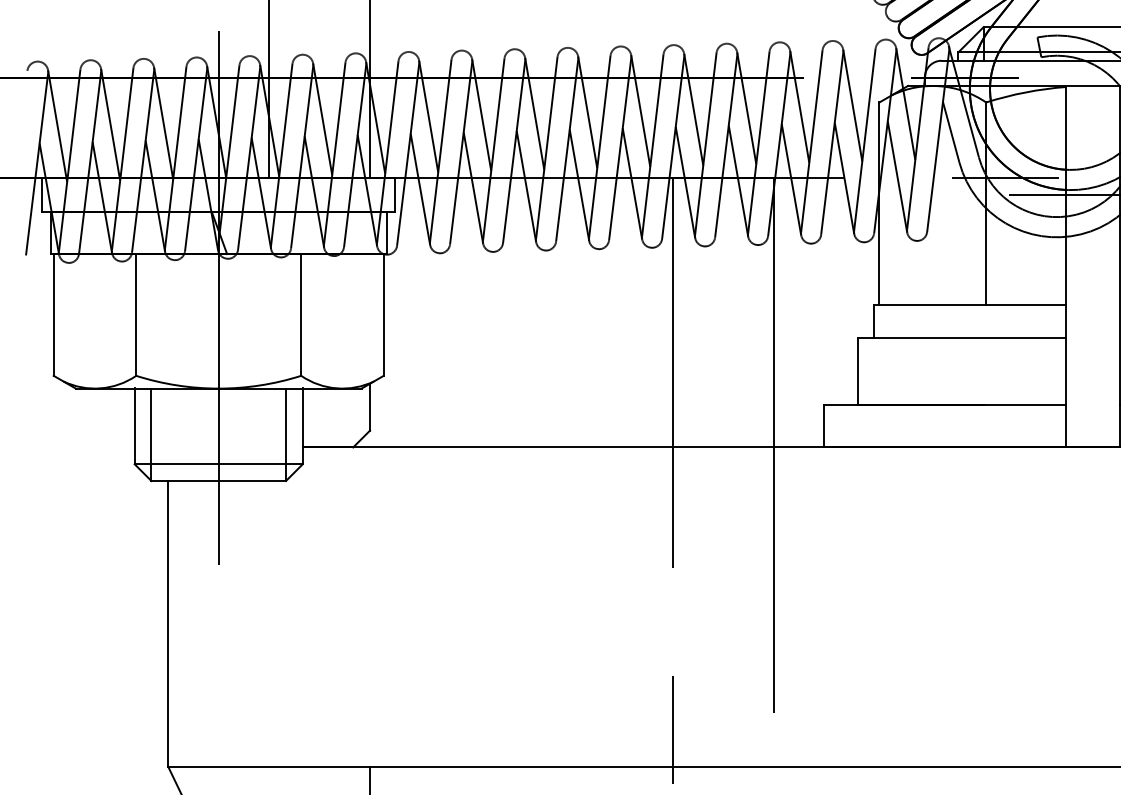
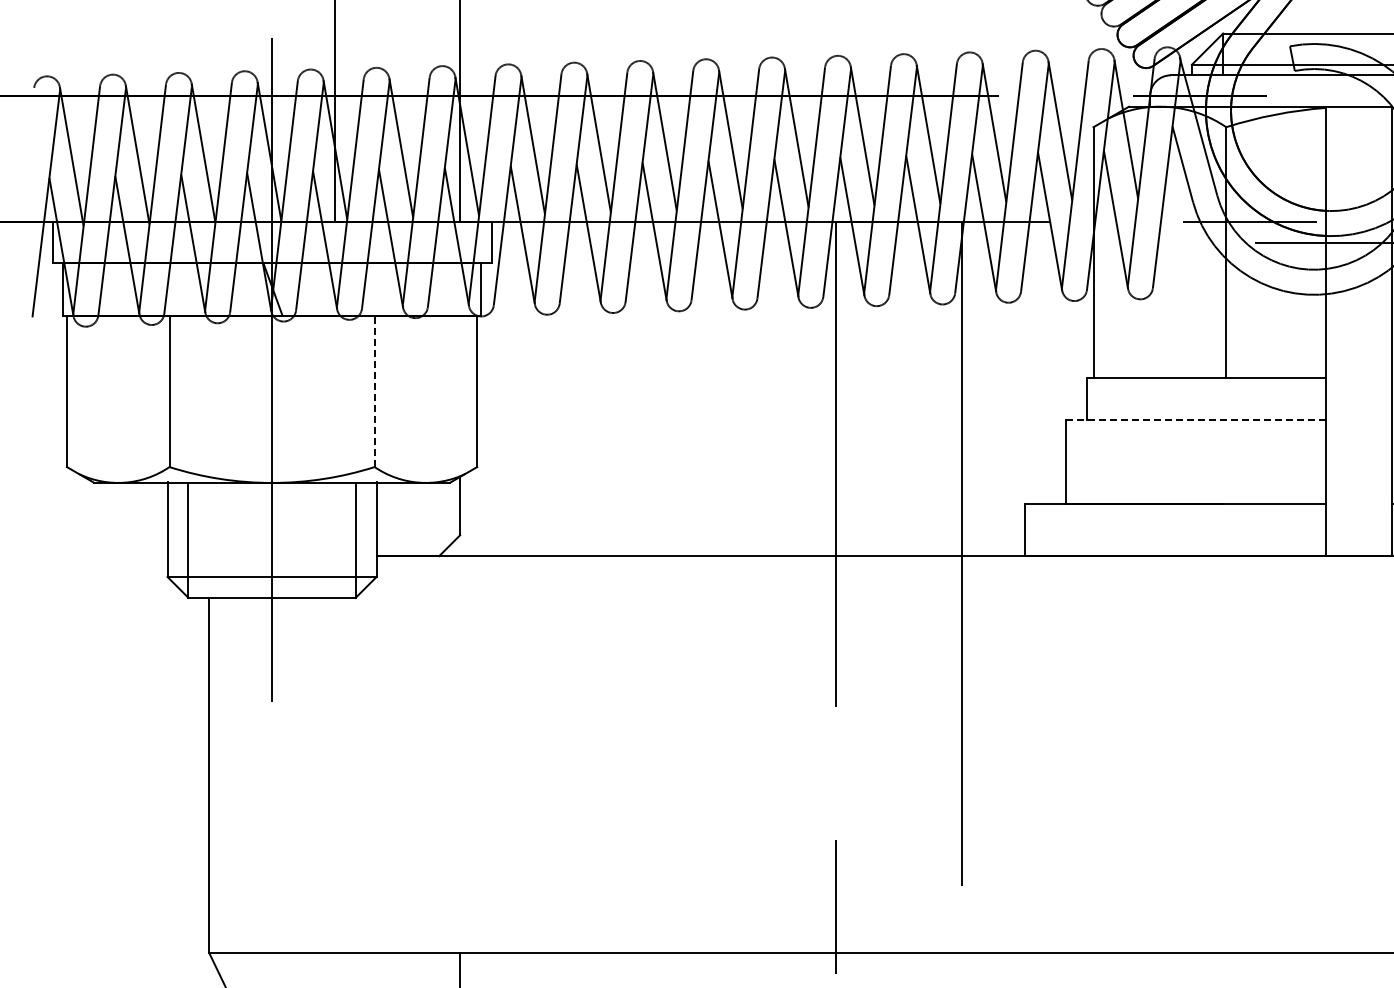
line: (301, 315) -> (374, 391), solid -> dashed
line: (961, 338) -> (1195, 420), solid -> dashed

